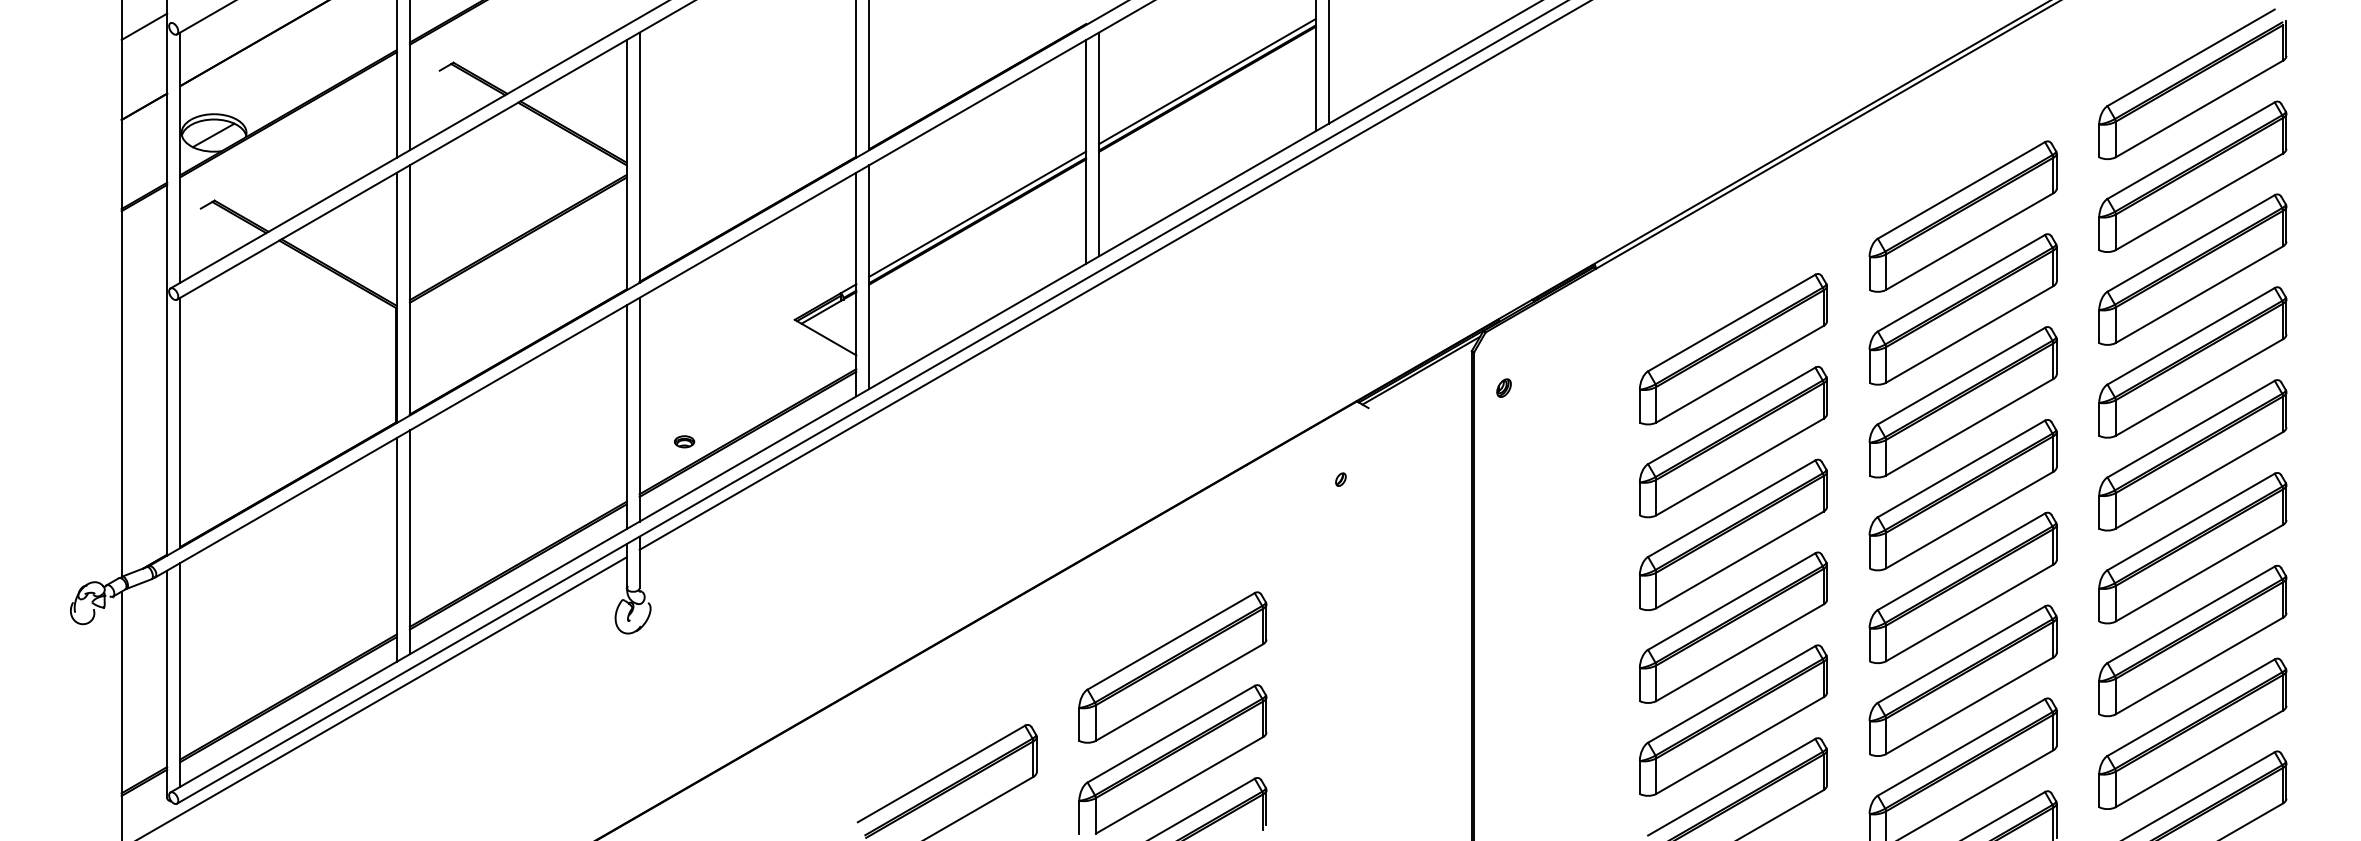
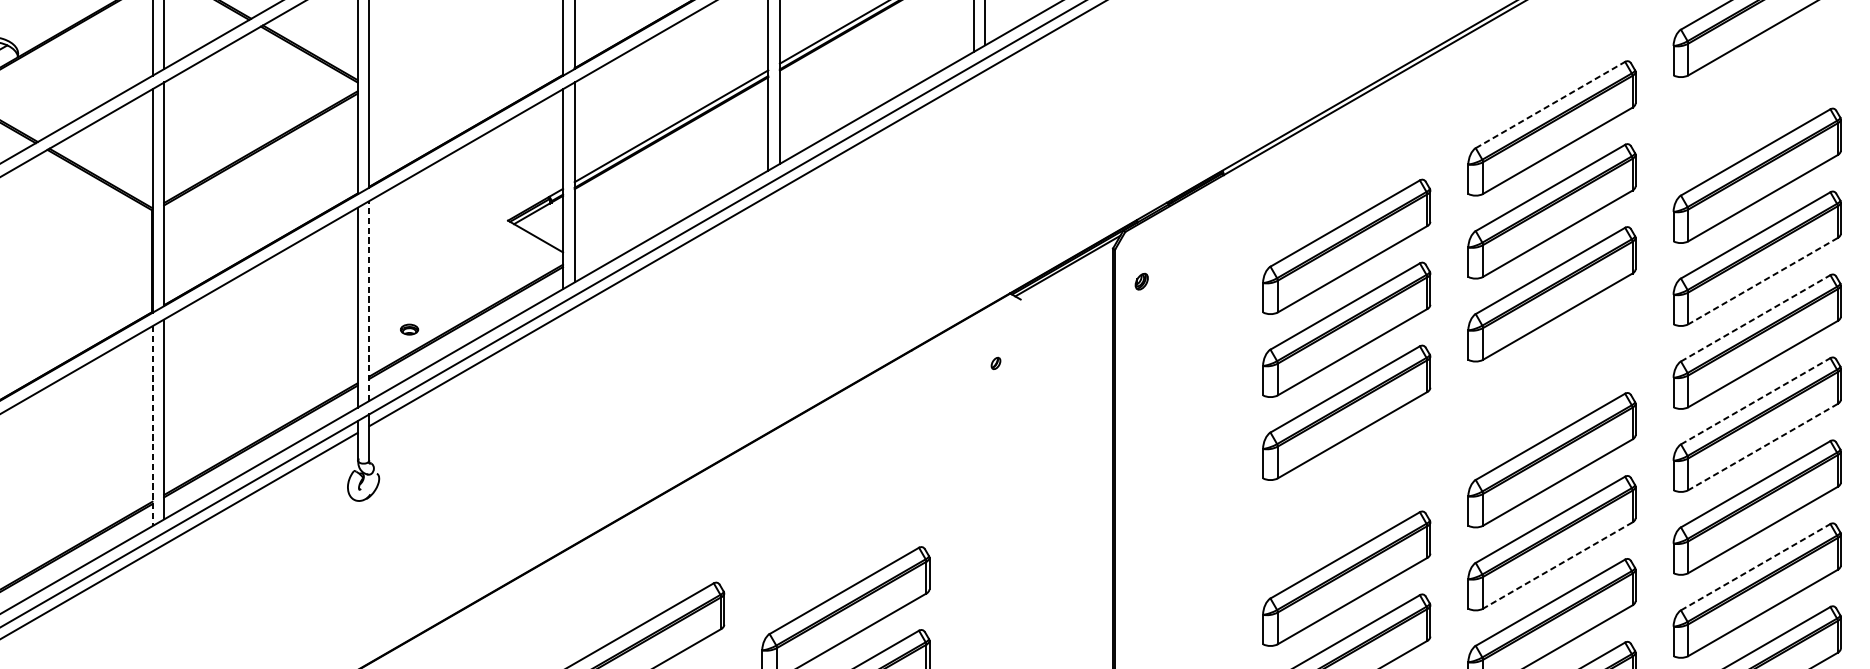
part: (2192, 176) -> (1756, 92), removed
line: (1961, 190) -> (1550, 105), solid -> dashed
line: (2199, 387) -> (1763, 281), solid -> dashed
line: (639, 409) -> (369, 300), solid -> dashed
line: (2191, 429) -> (1756, 318), solid -> dashed
part: (1962, 495) -> (1551, 377), removed
line: (2191, 521) -> (1756, 400), solid -> dashed
line: (396, 549) -> (152, 425), solid -> dashed
line: (2199, 573) -> (1763, 447), solid -> dashed
part: (1733, 627) -> (1346, 495), removed
part: (1172, 667) -> (845, 531), removed
line: (1969, 705) -> (1557, 565), solid -> dashed
line: (2191, 707) -> (1756, 567), solid -> dashed

